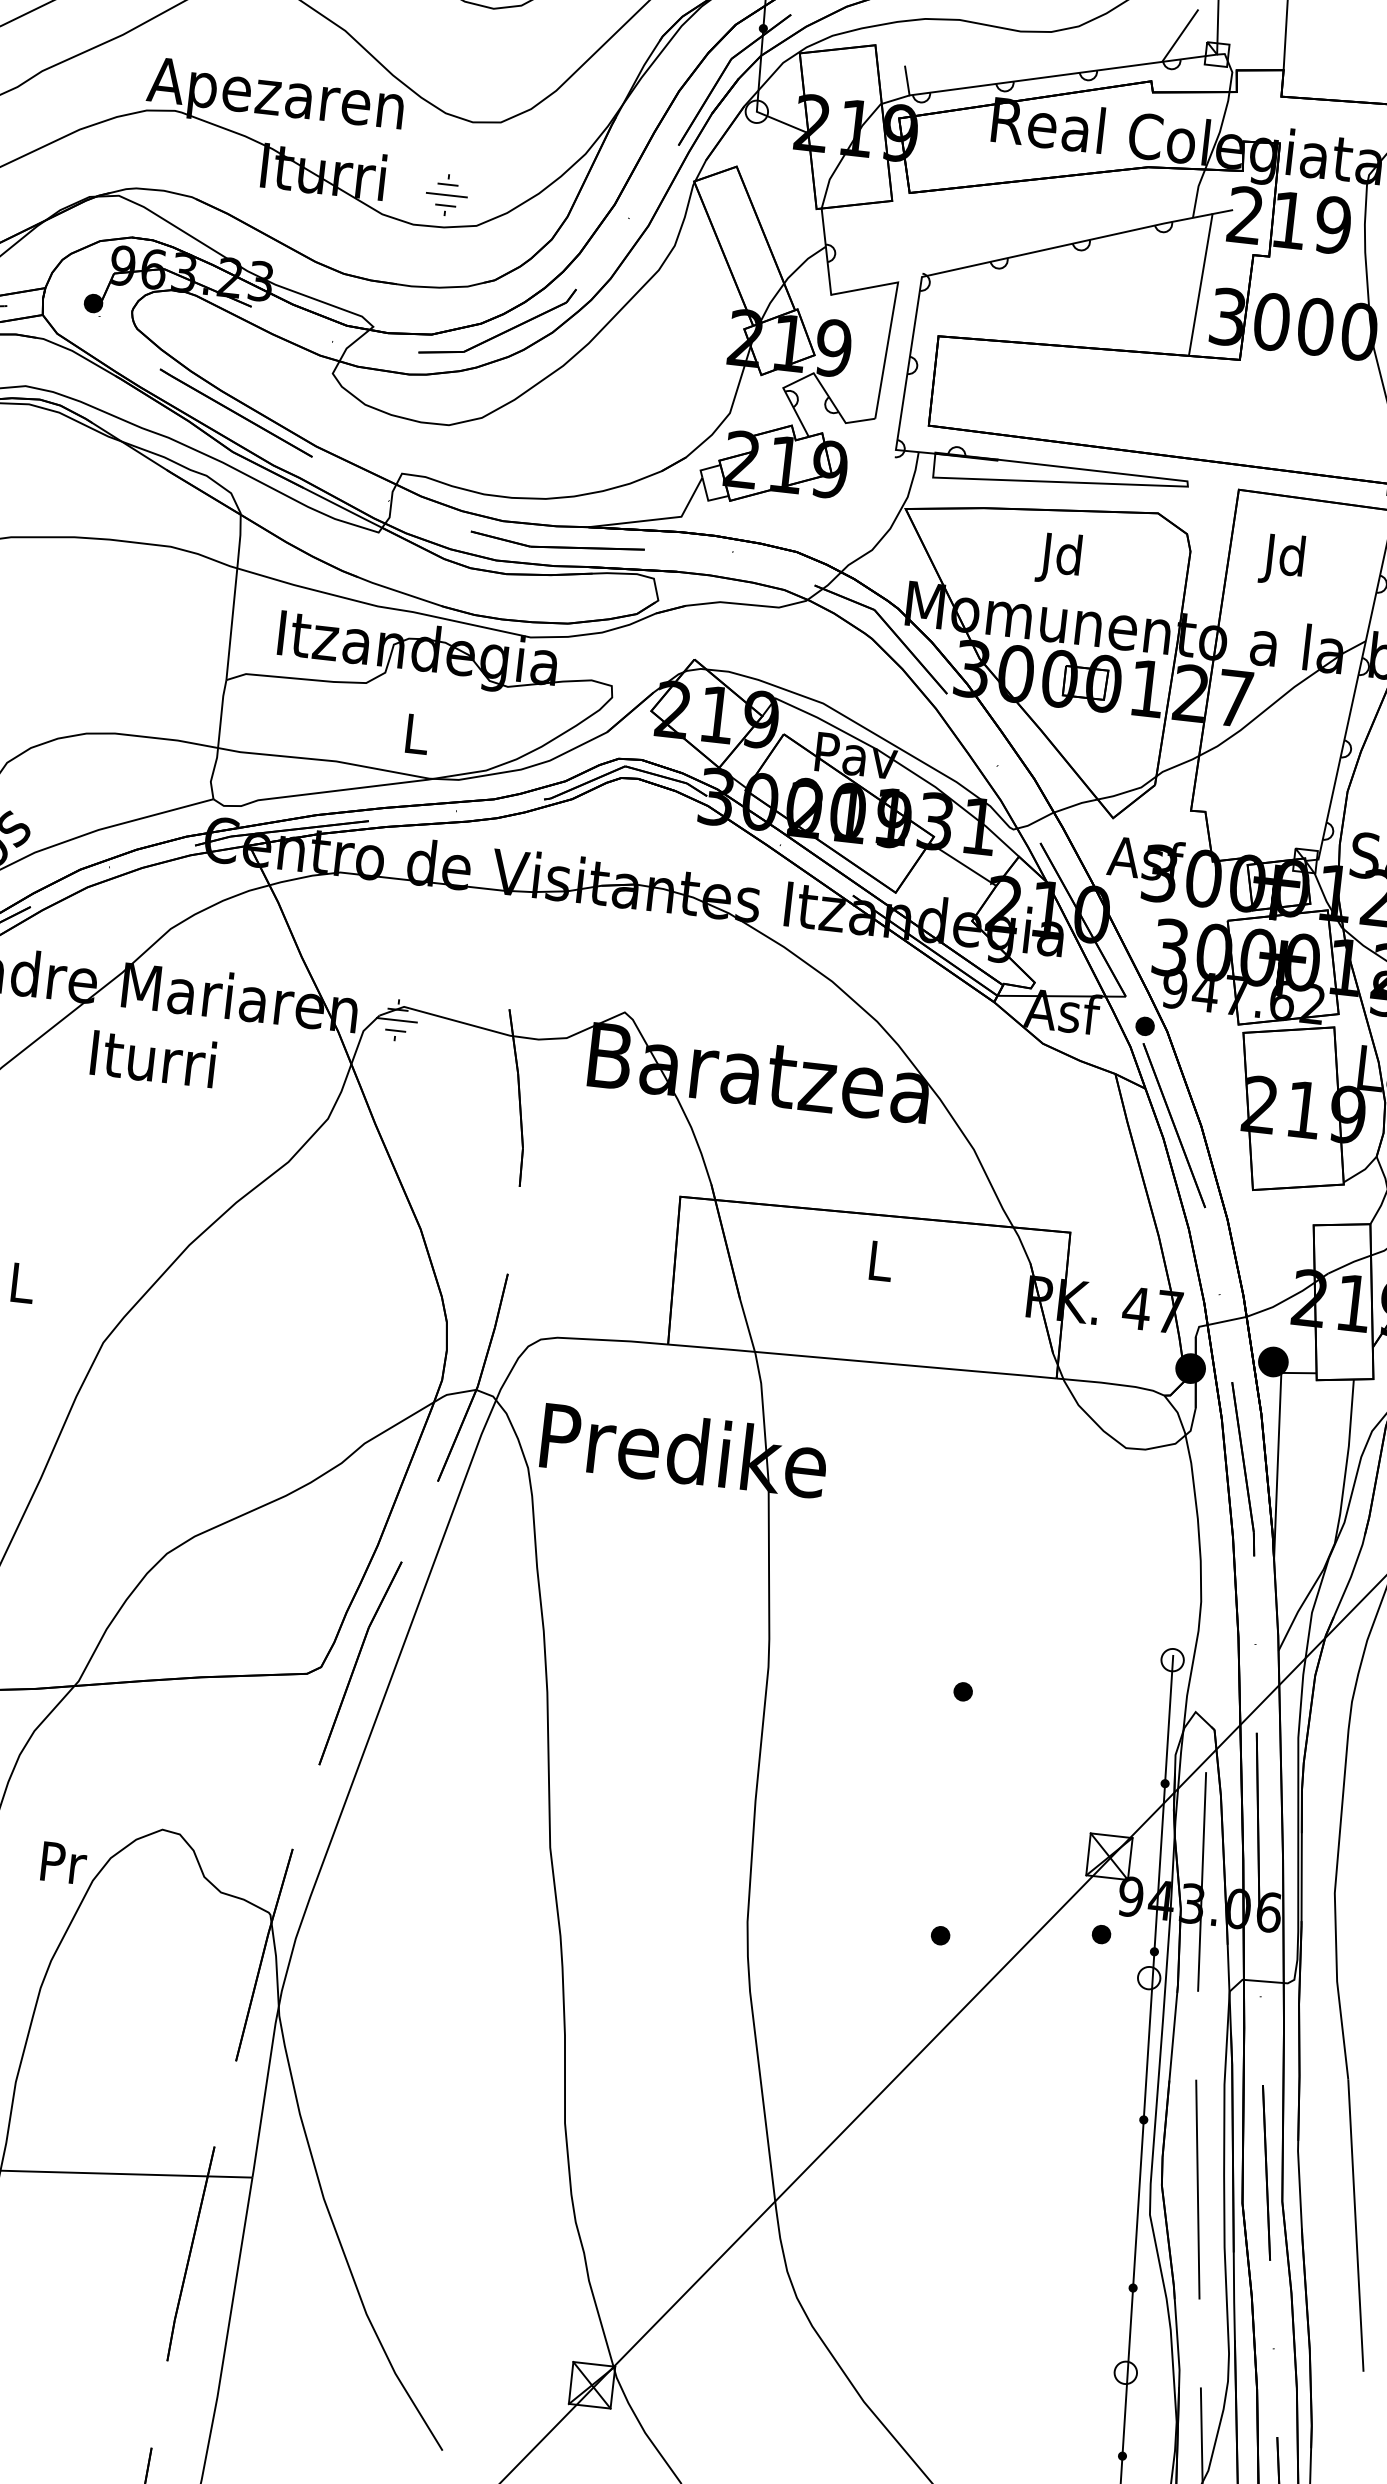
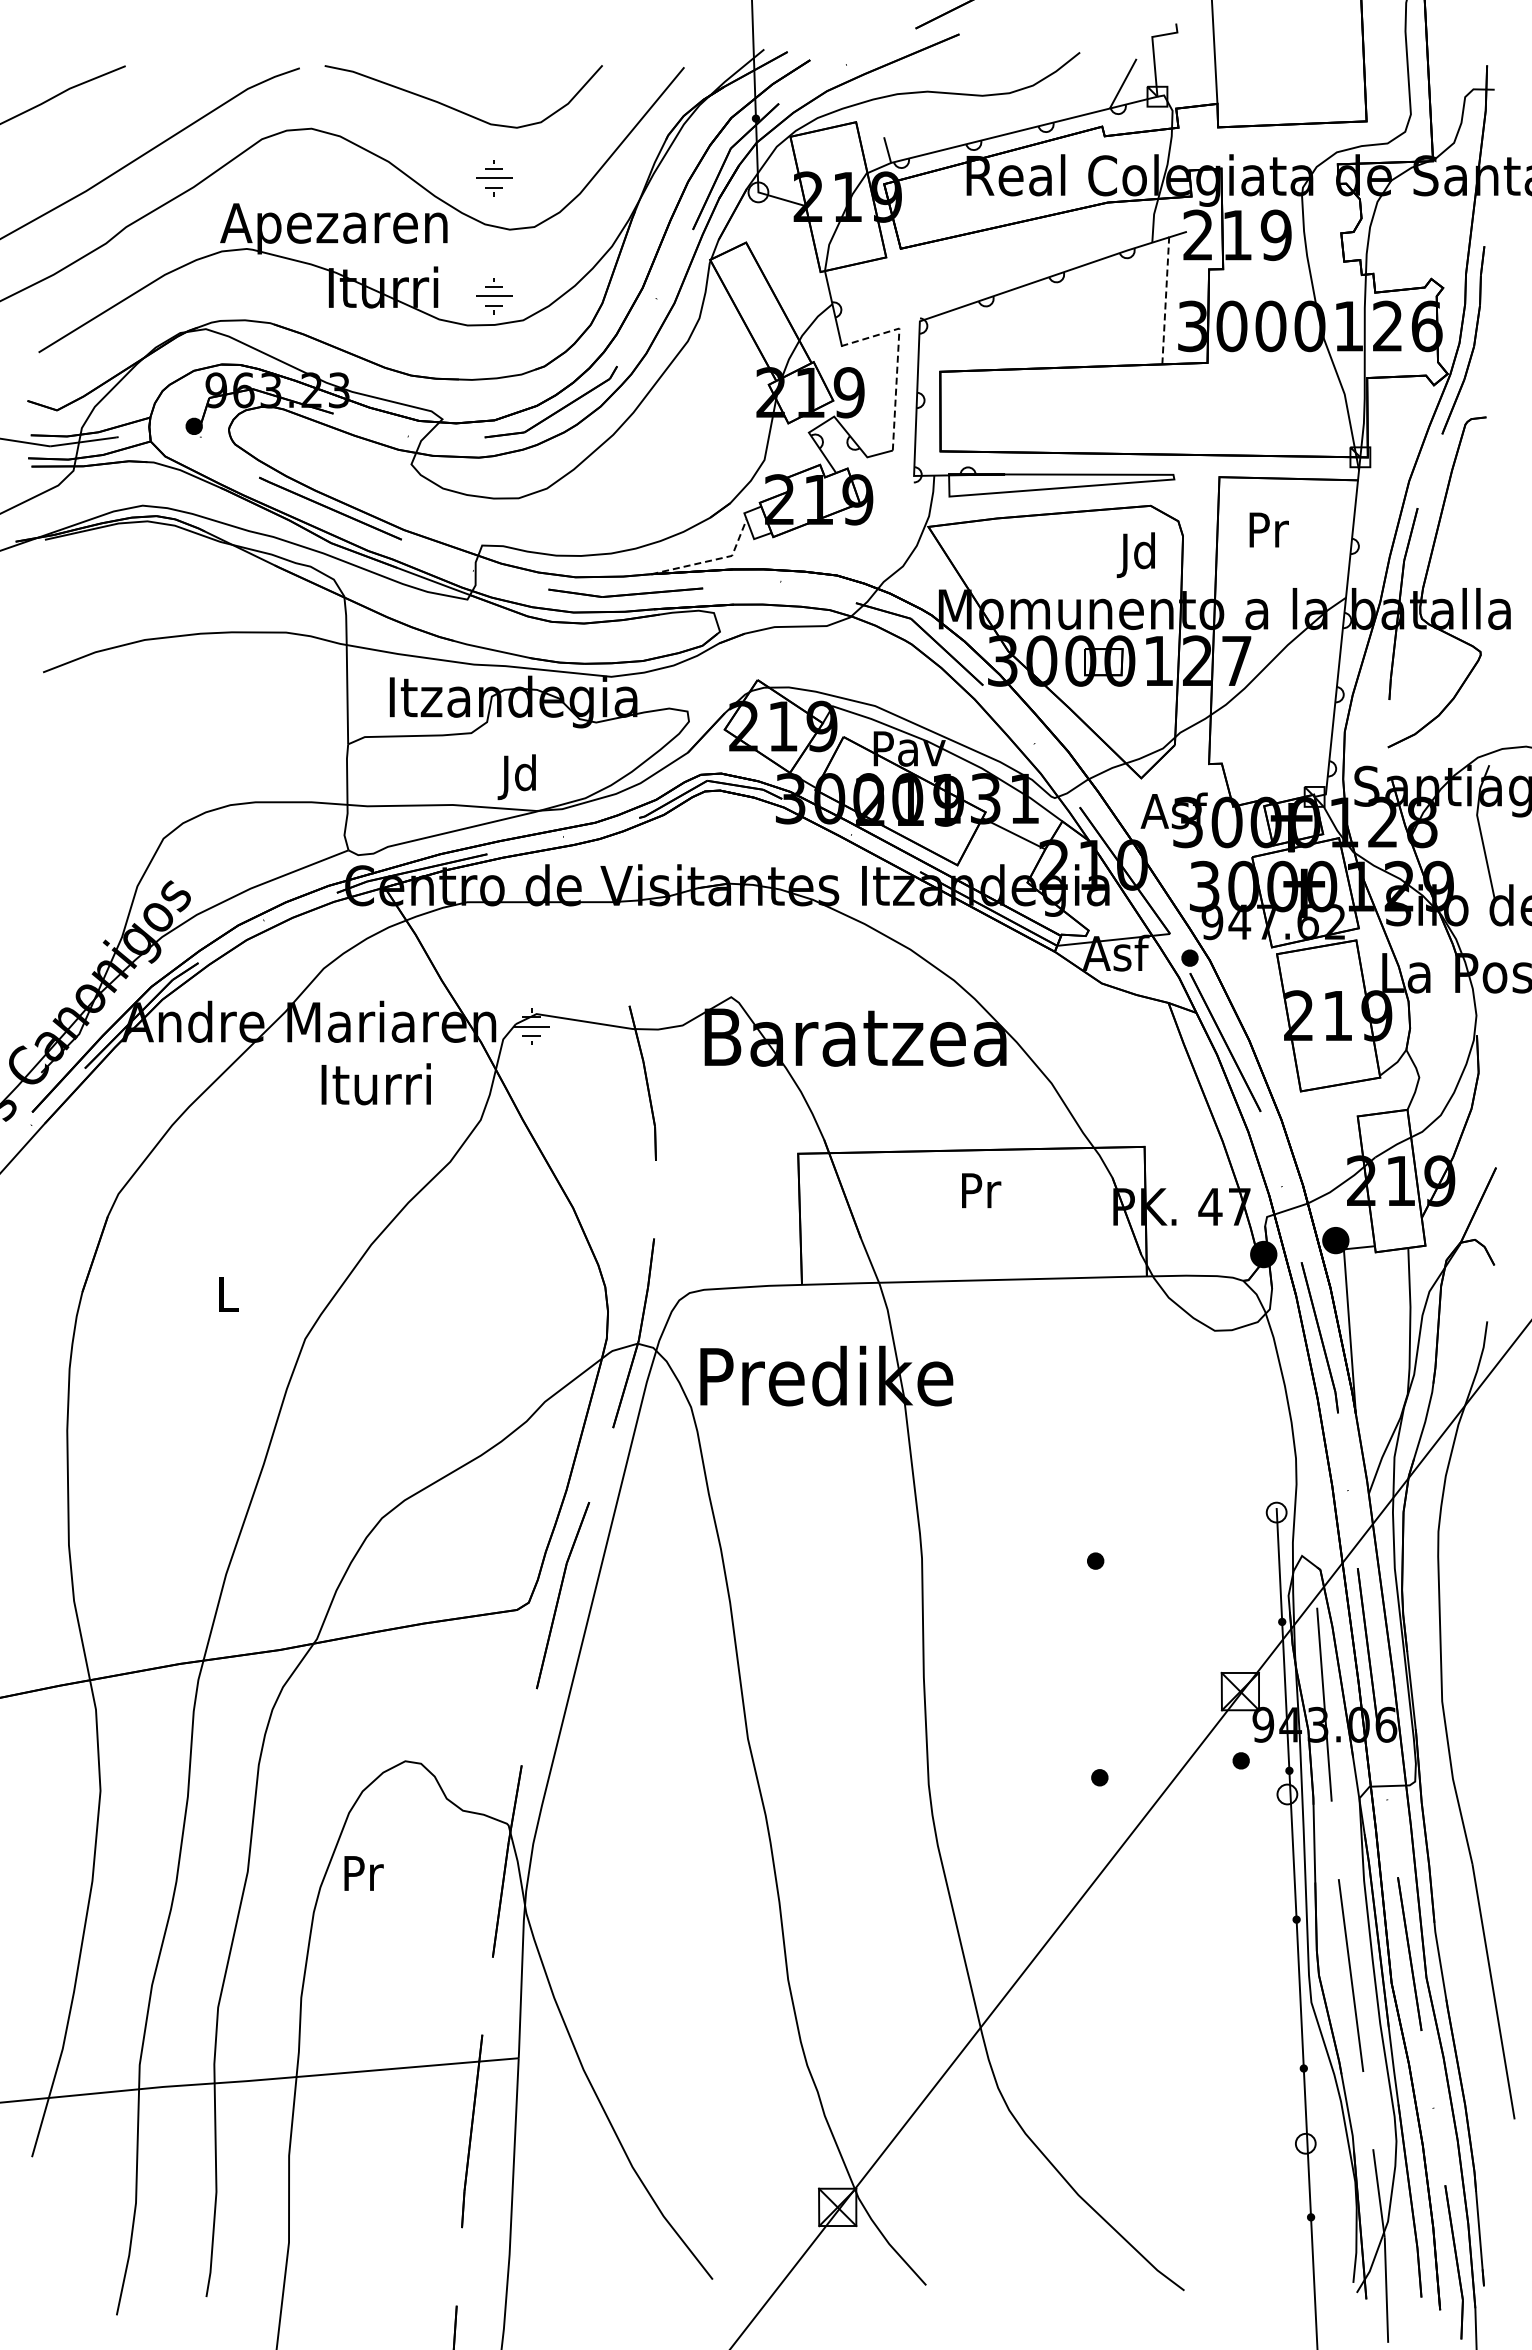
part: (462, 62) -> (494, 178), added
line: (1200, 284) -> (1165, 300), solid -> dashed
line: (892, 315) -> (897, 358), solid -> dashed
line: (657, 519) -> (711, 560), solid -> dashed
text: (1058, 557) -> (1135, 554), moved
text: (1284, 558) -> (1266, 533), Jd -> Pr
text: (411, 738) -> (516, 777), L -> Jd
text: (152, 1058) -> (375, 1084), moved
text: (881, 1261) -> (981, 1190), L -> Pr
text: (63, 1863) -> (363, 1873), moved

